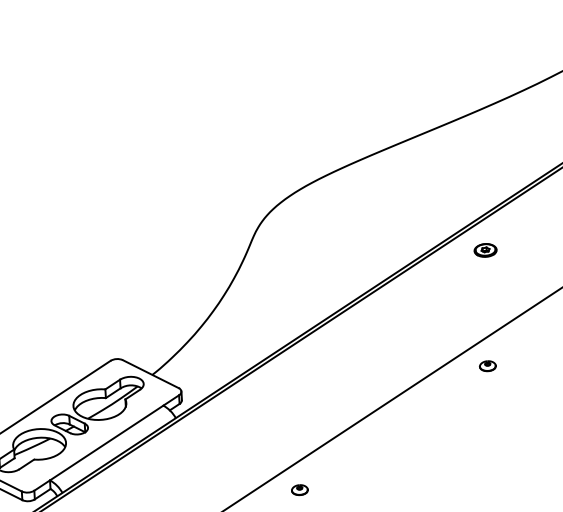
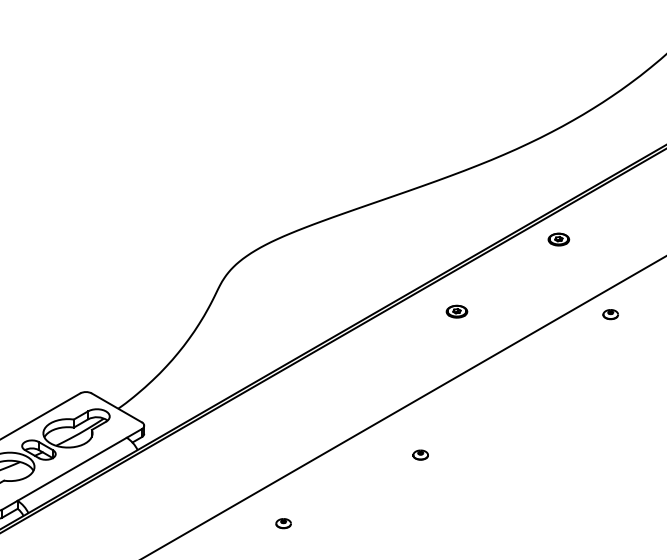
part: (485, 250) -> (456, 311), moved
part: (487, 365) -> (420, 454), moved
part: (299, 490) -> (283, 523), moved

